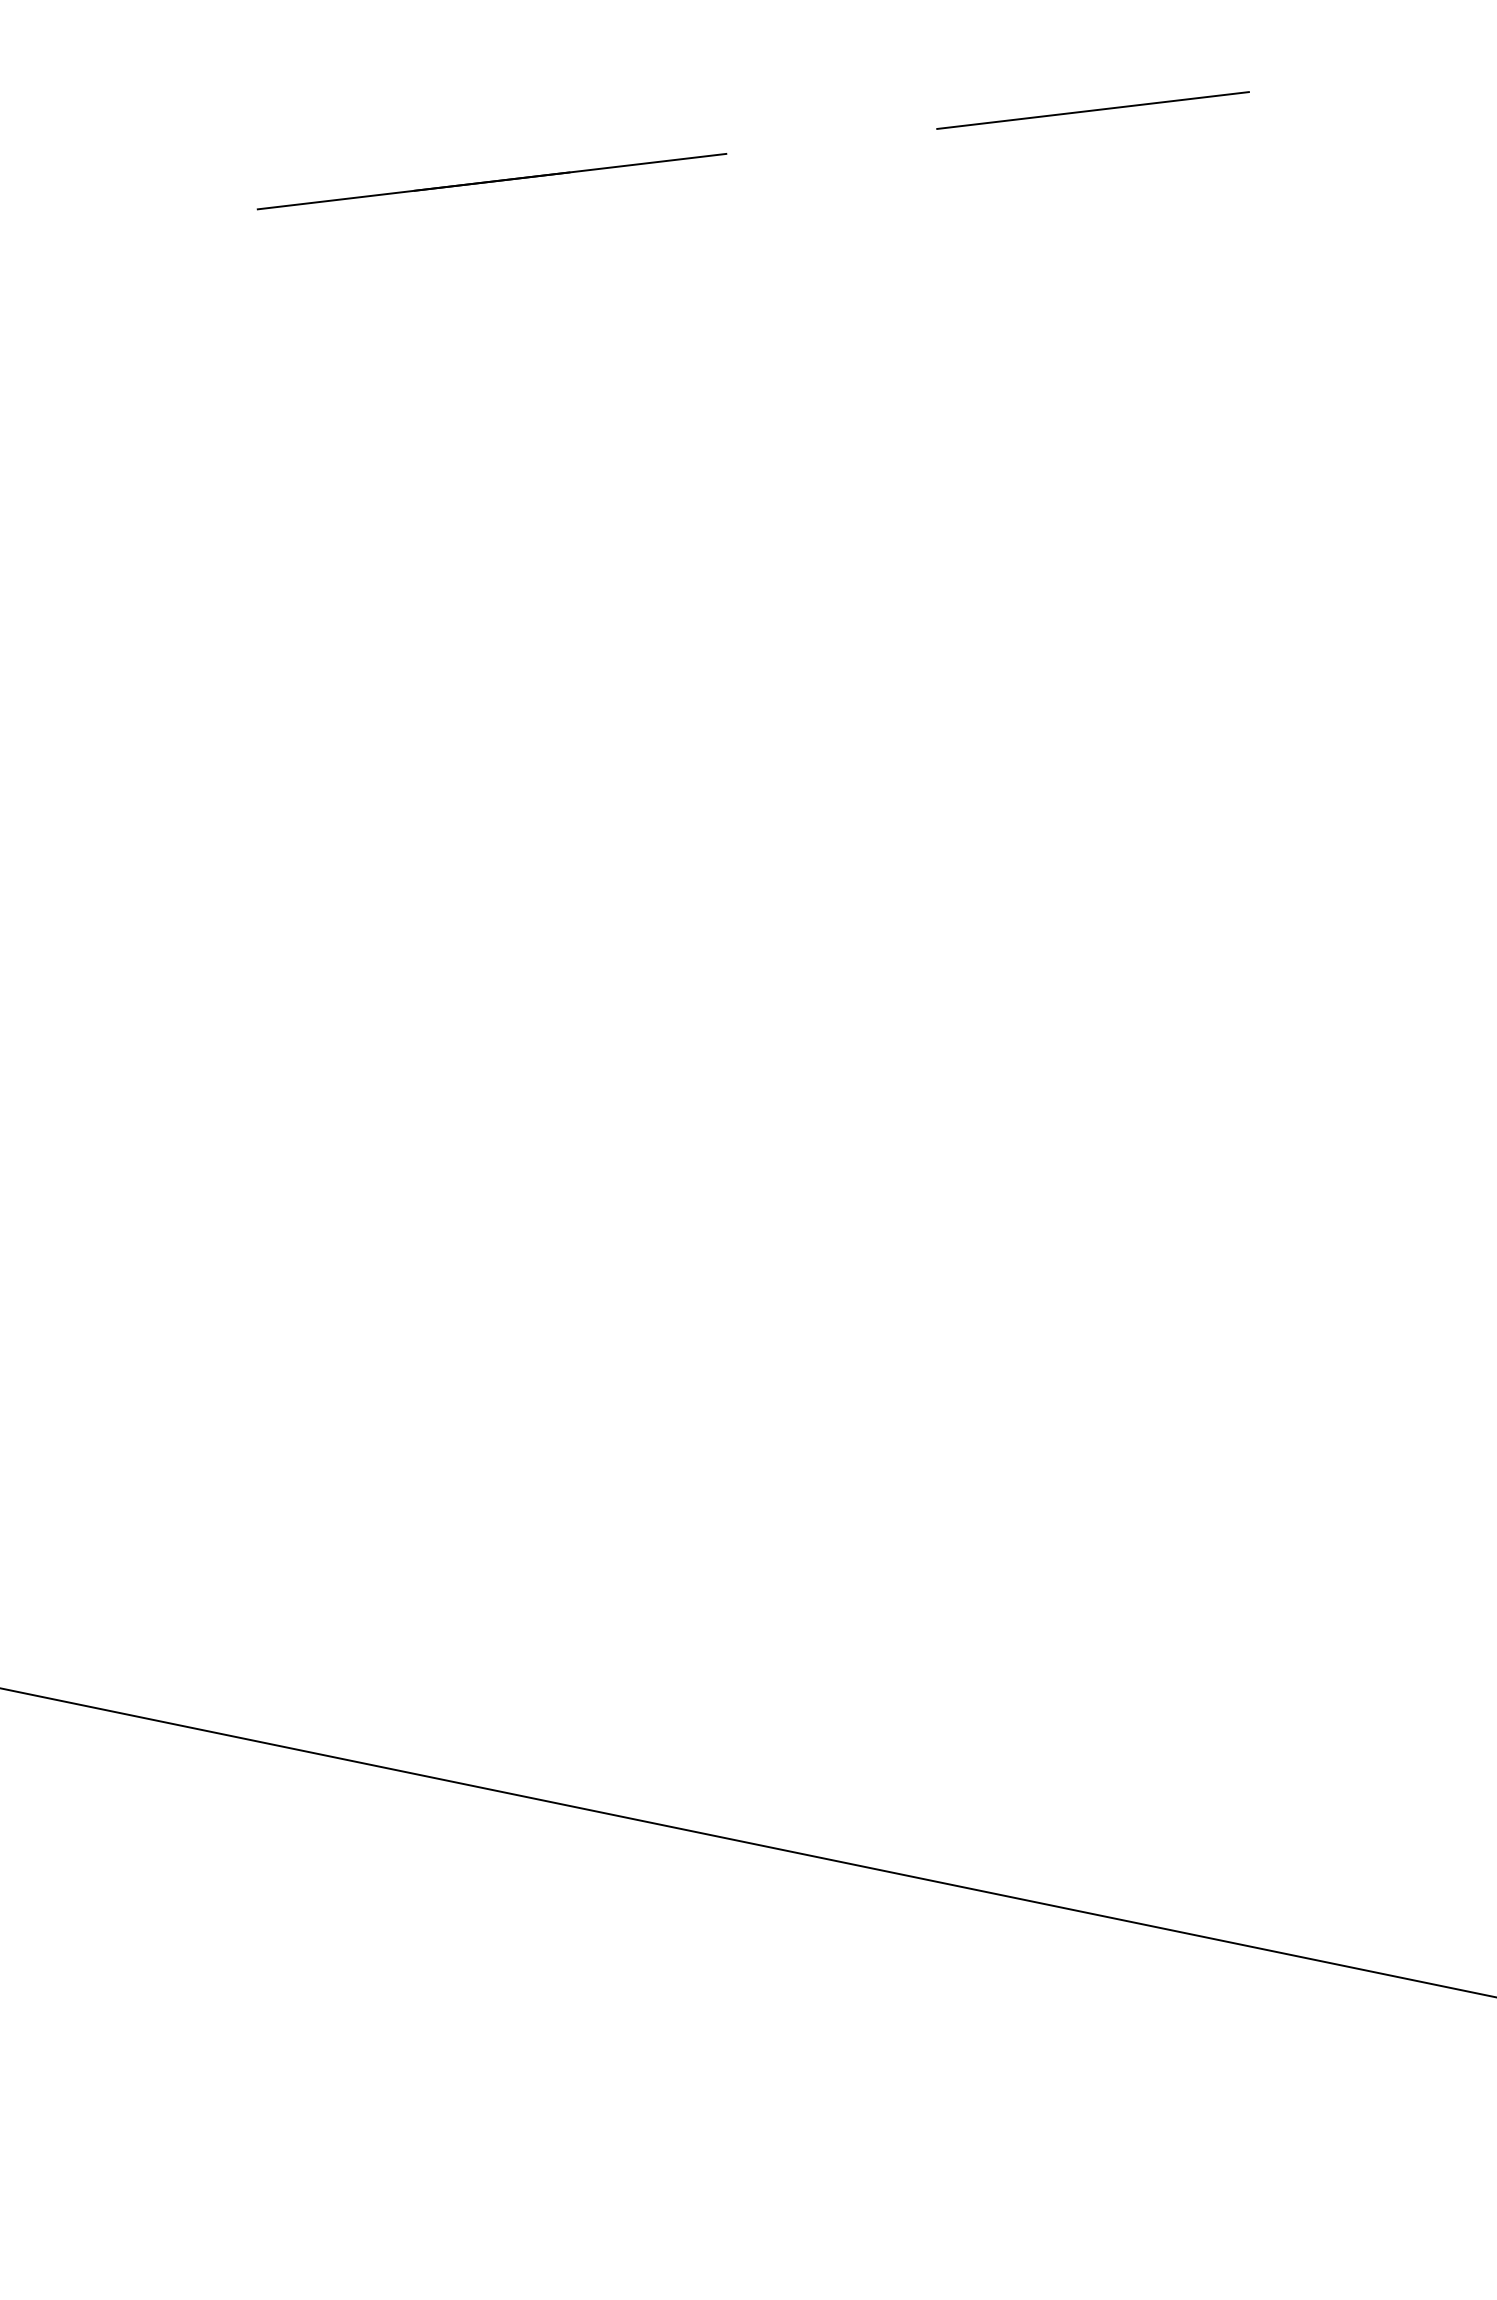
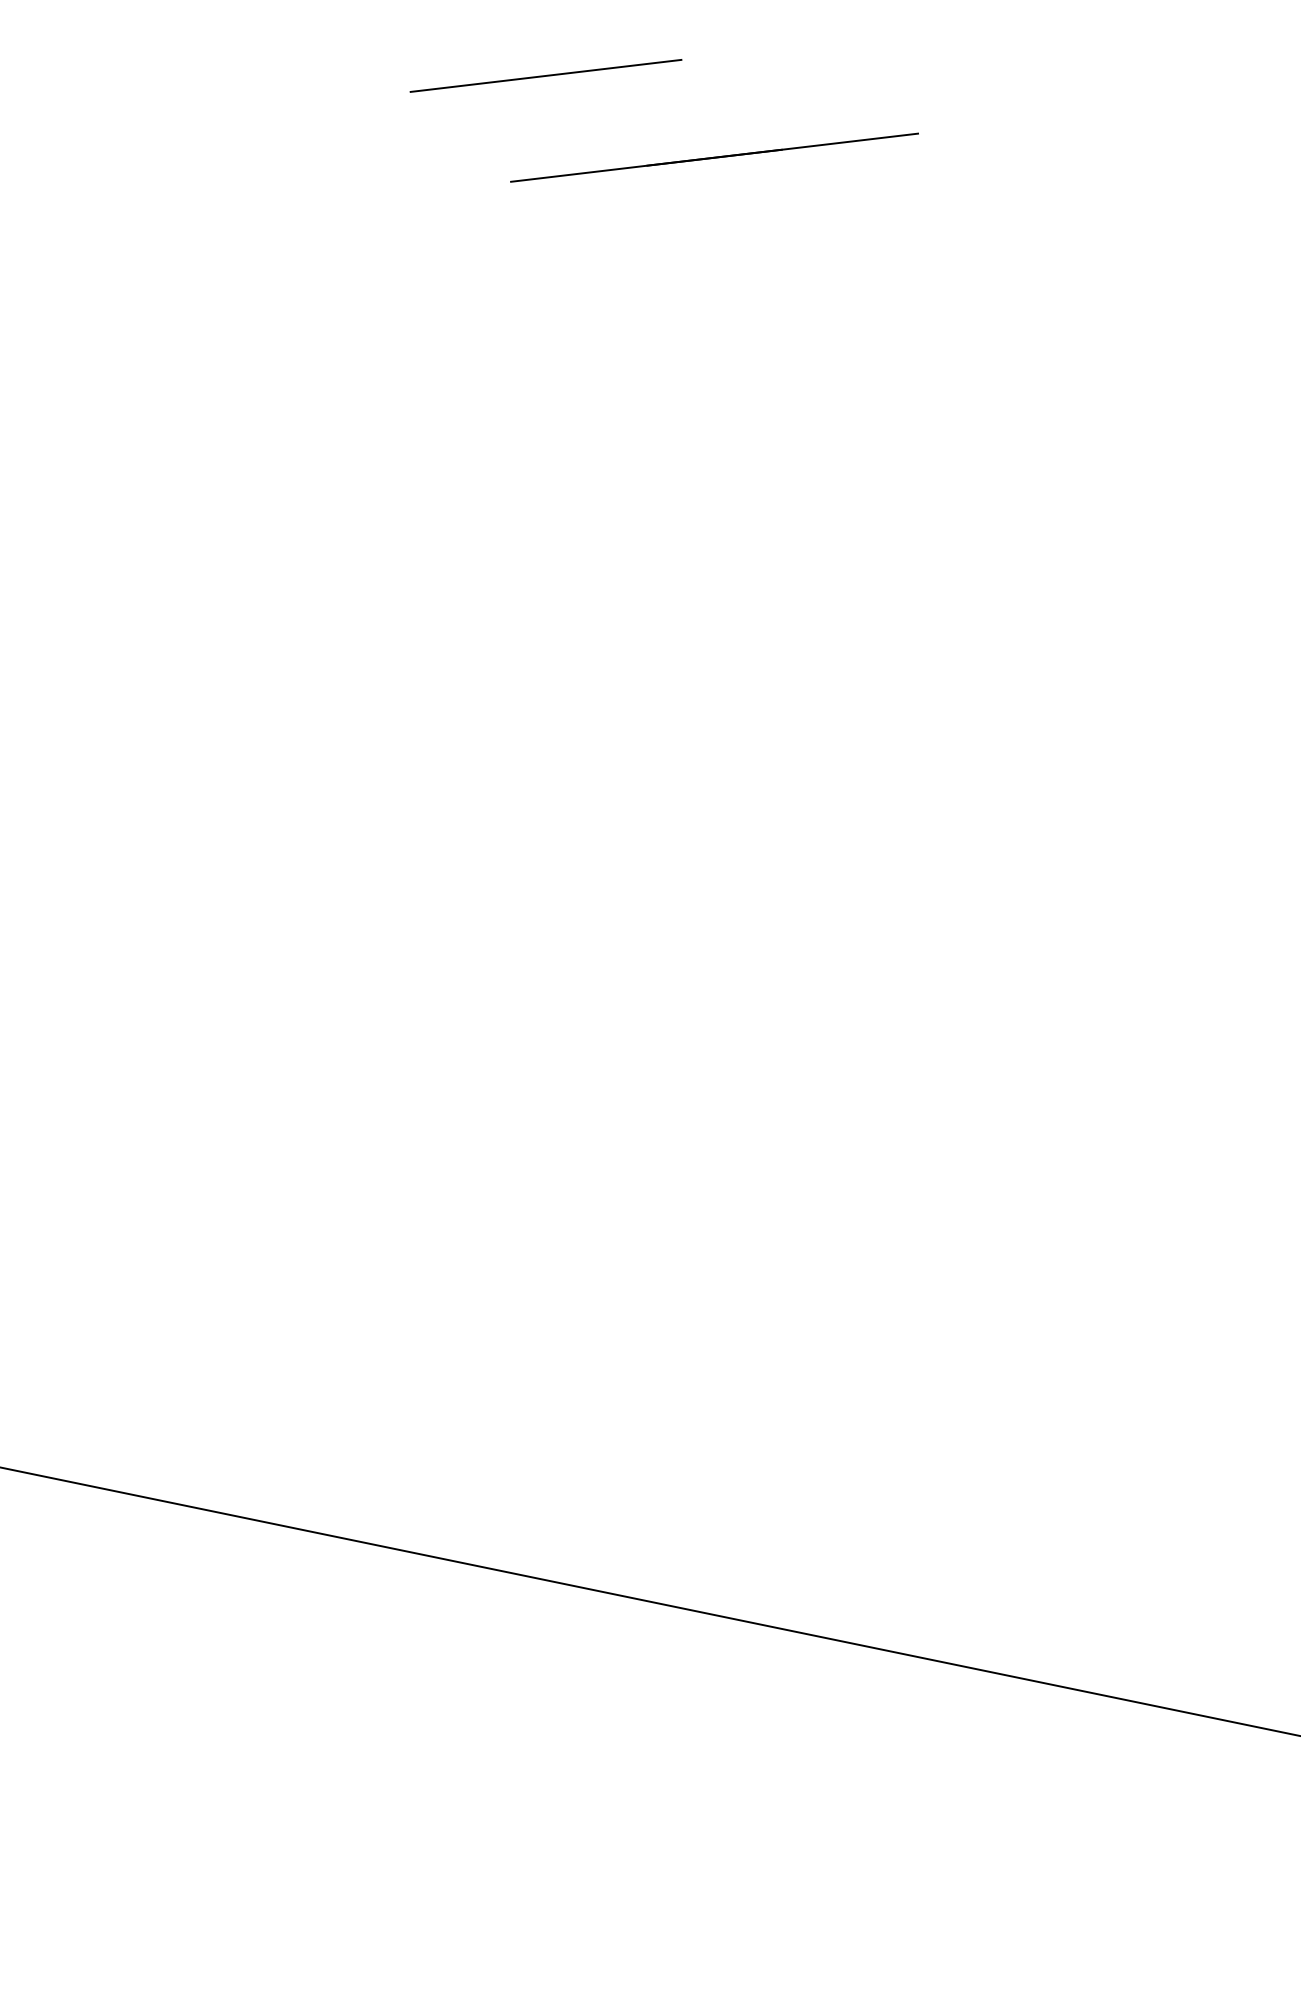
line: (1092, 110) -> (545, 75), moved
line: (491, 181) -> (714, 157), moved

